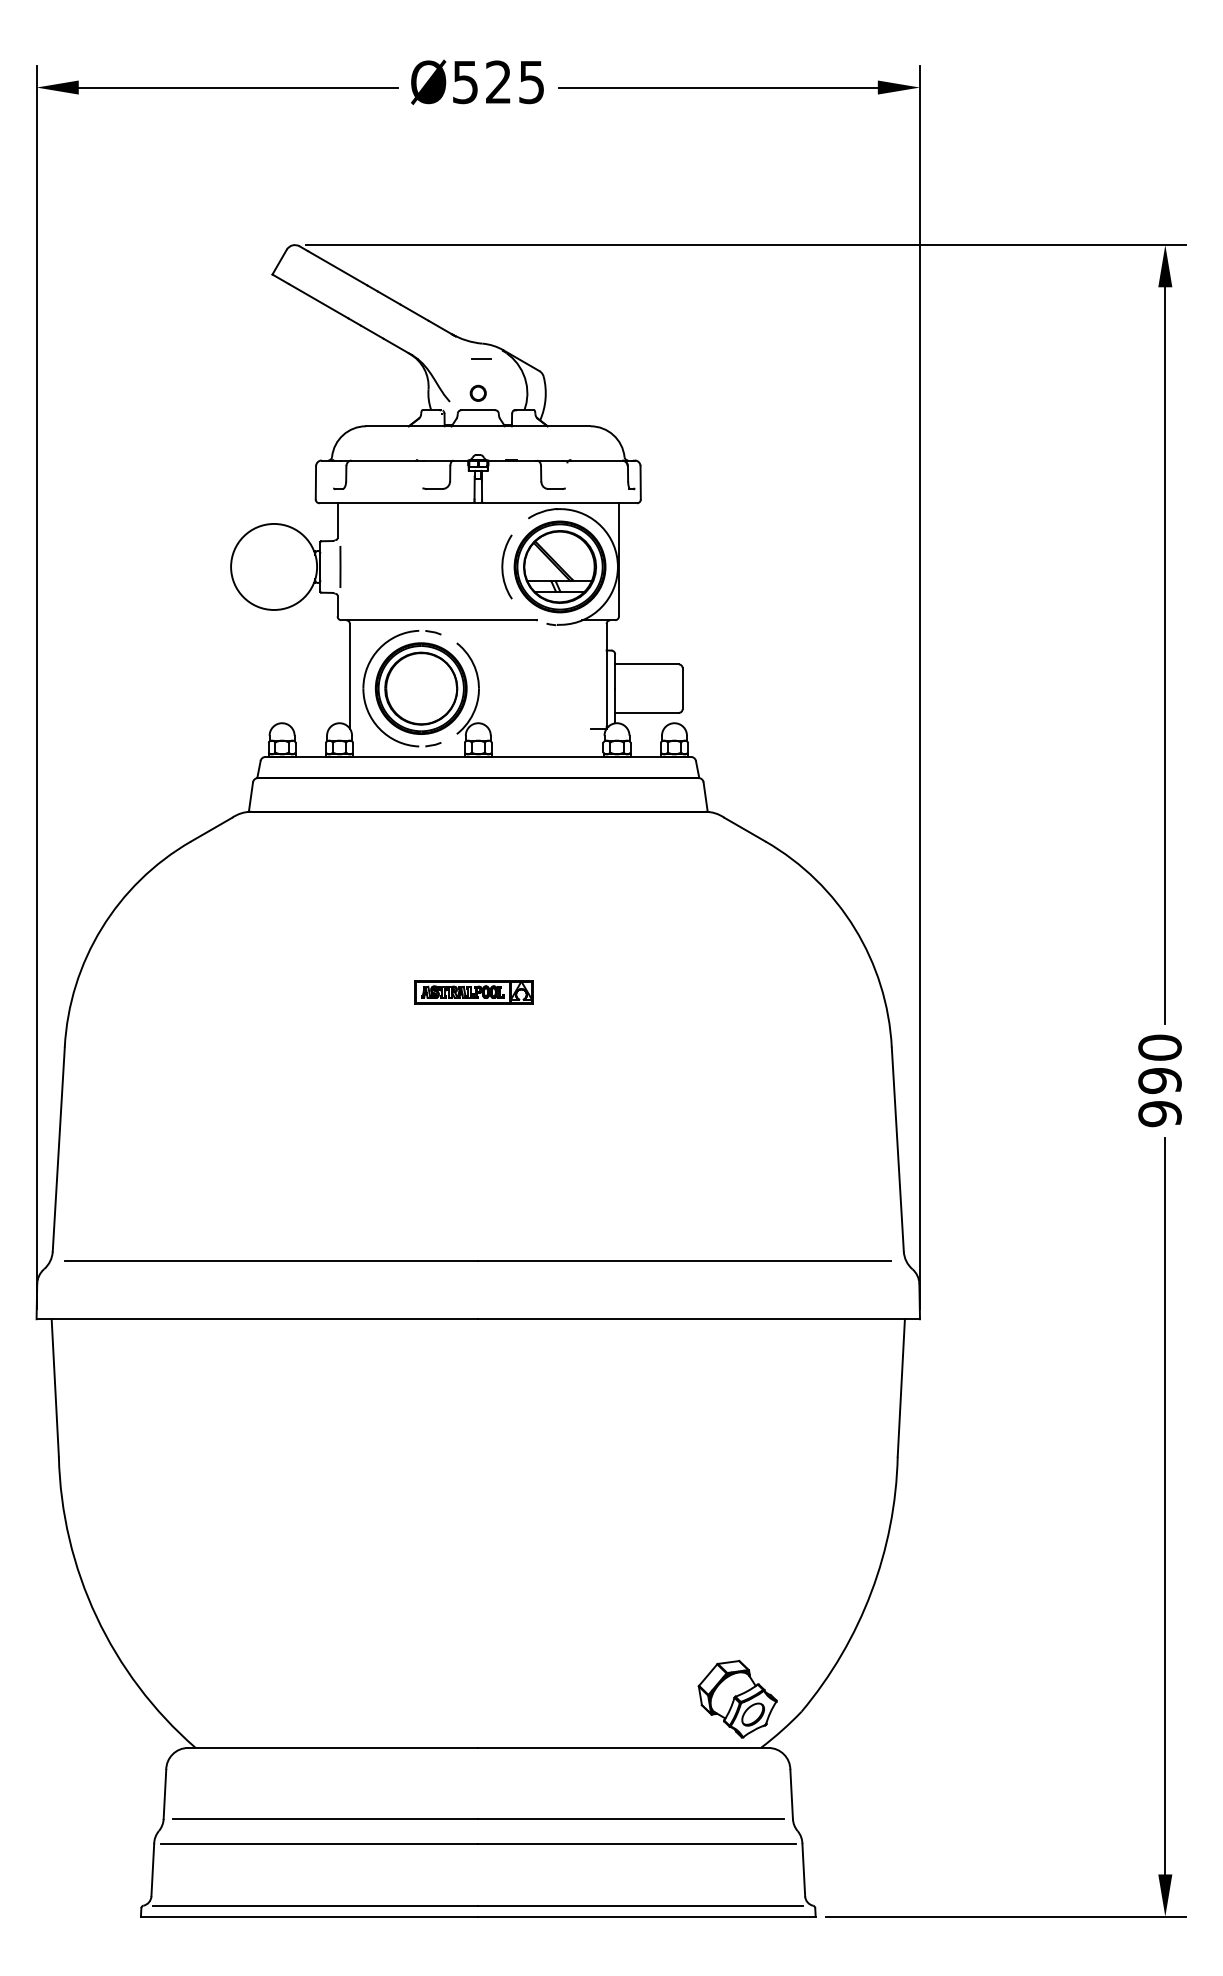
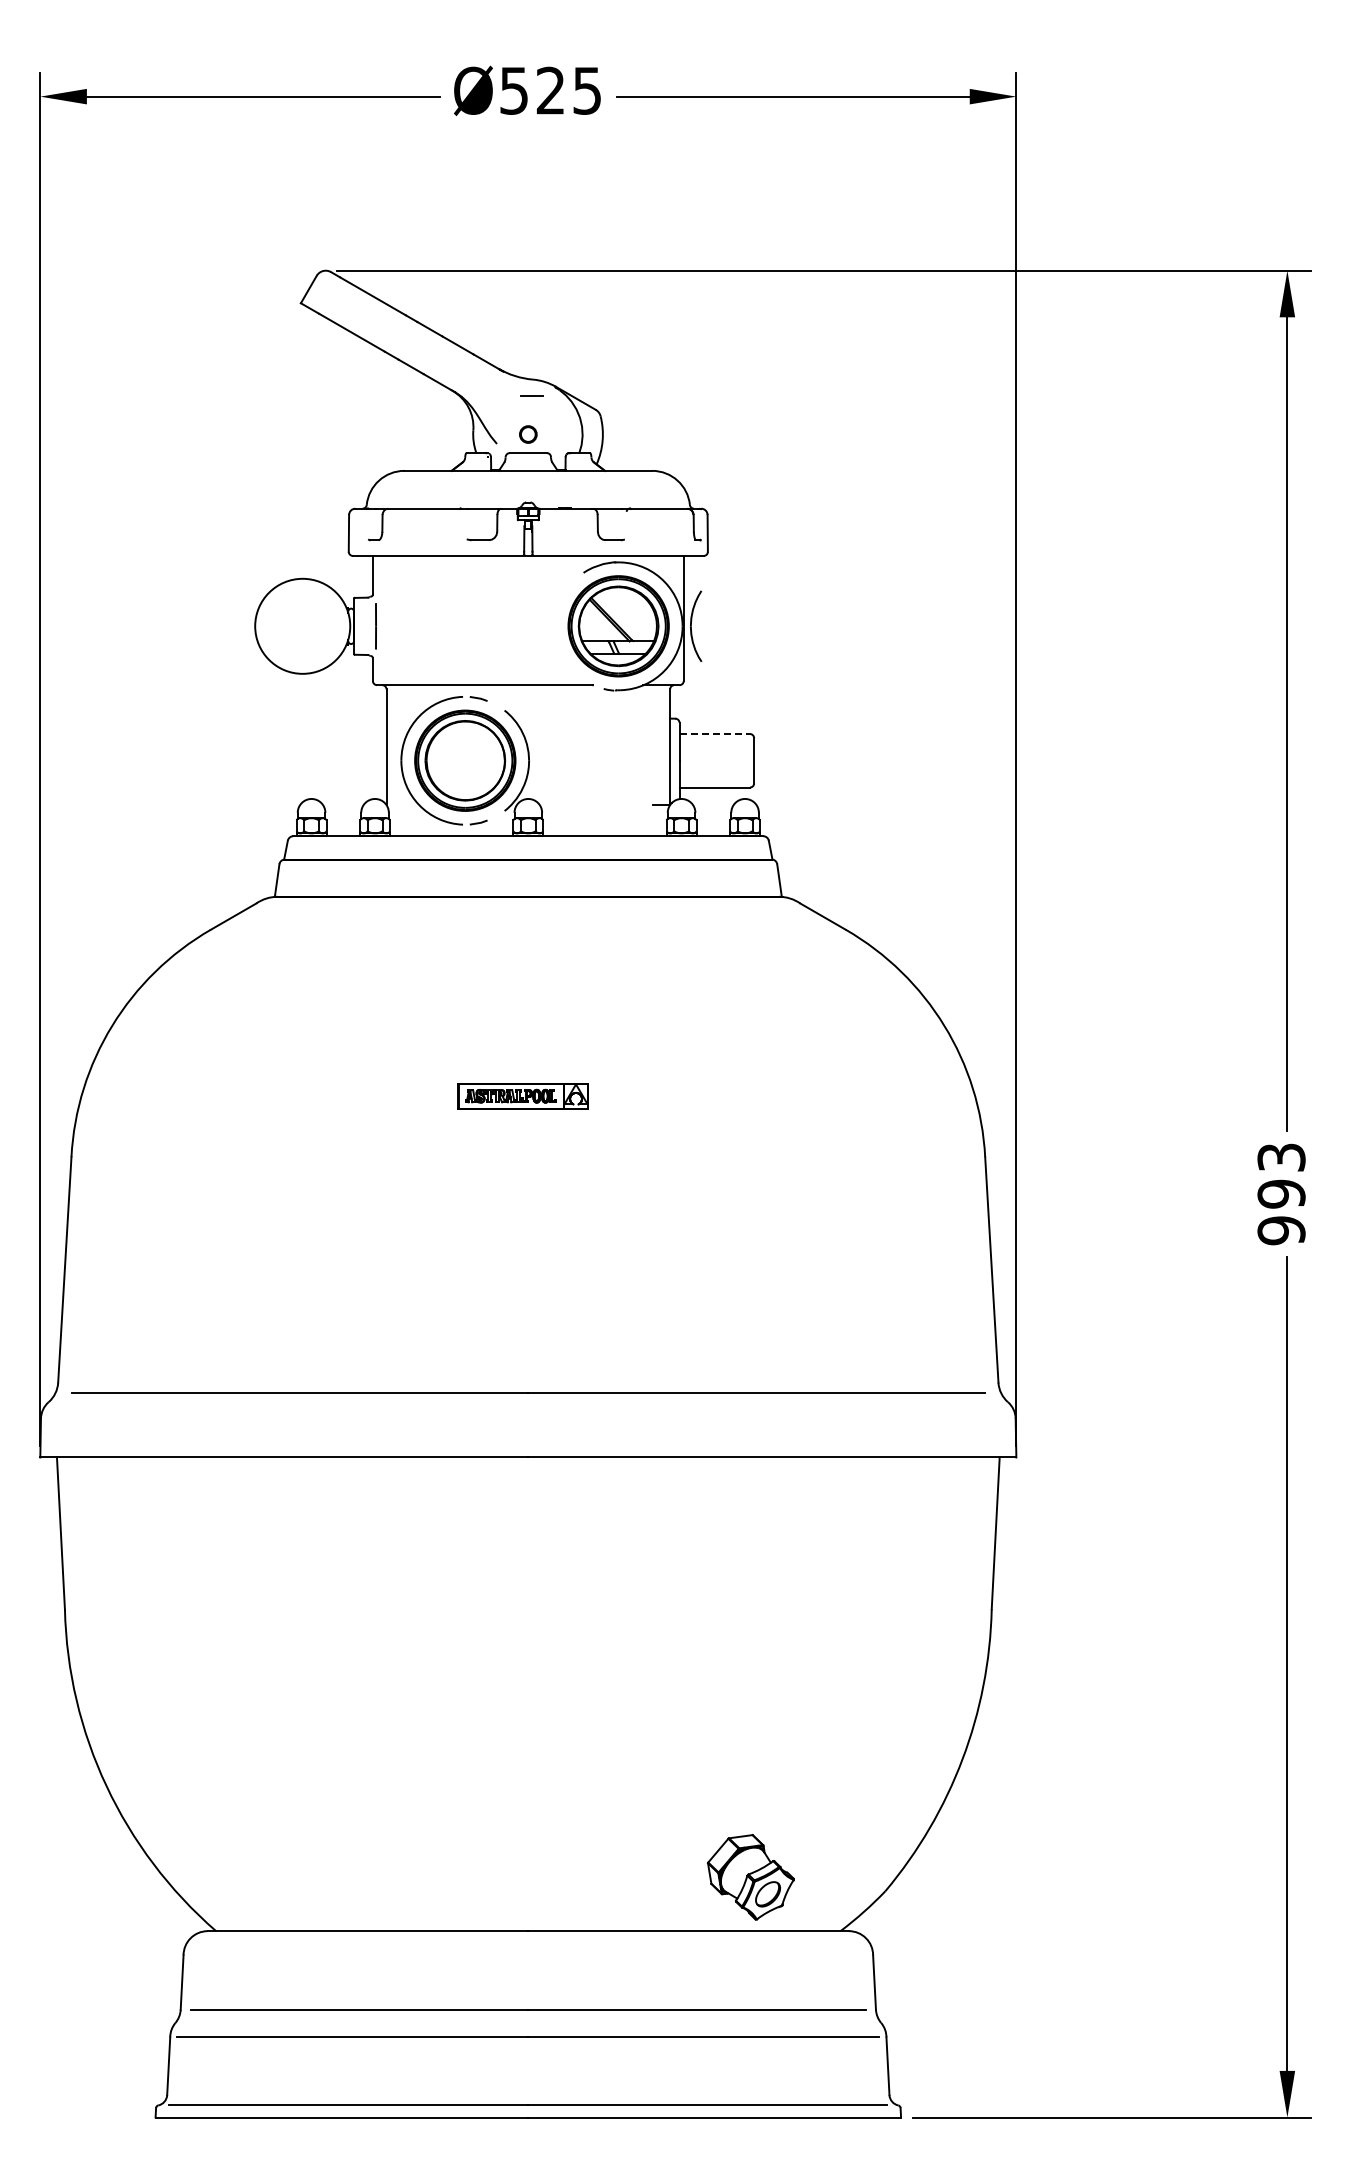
part: (507, 566) -> (696, 625), moved
line: (647, 664) -> (715, 734), solid -> dashed
text: (1159, 1047) -> (1281, 1157), 990 -> 993
part: (737, 1699) -> (750, 1877), moved

